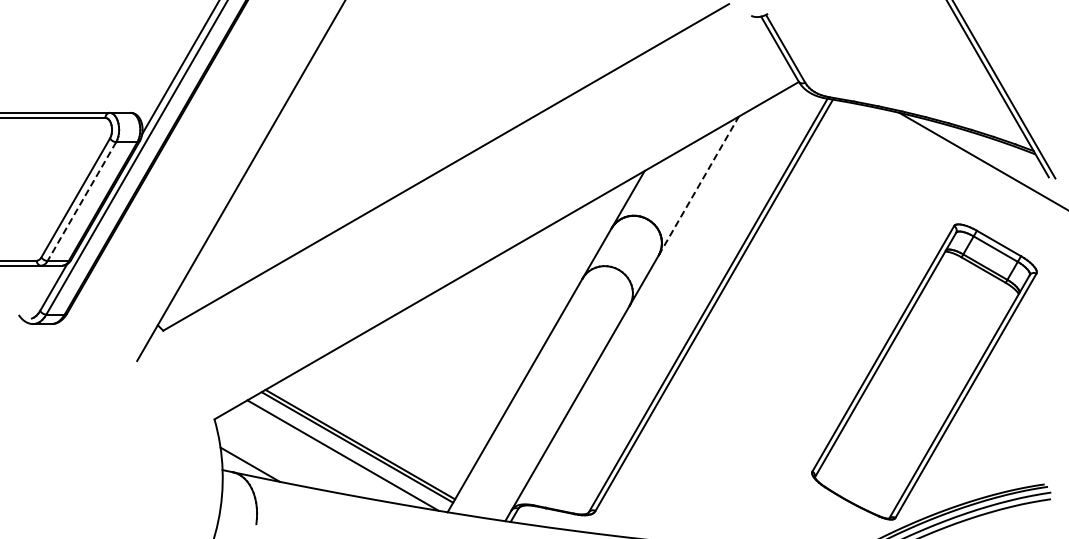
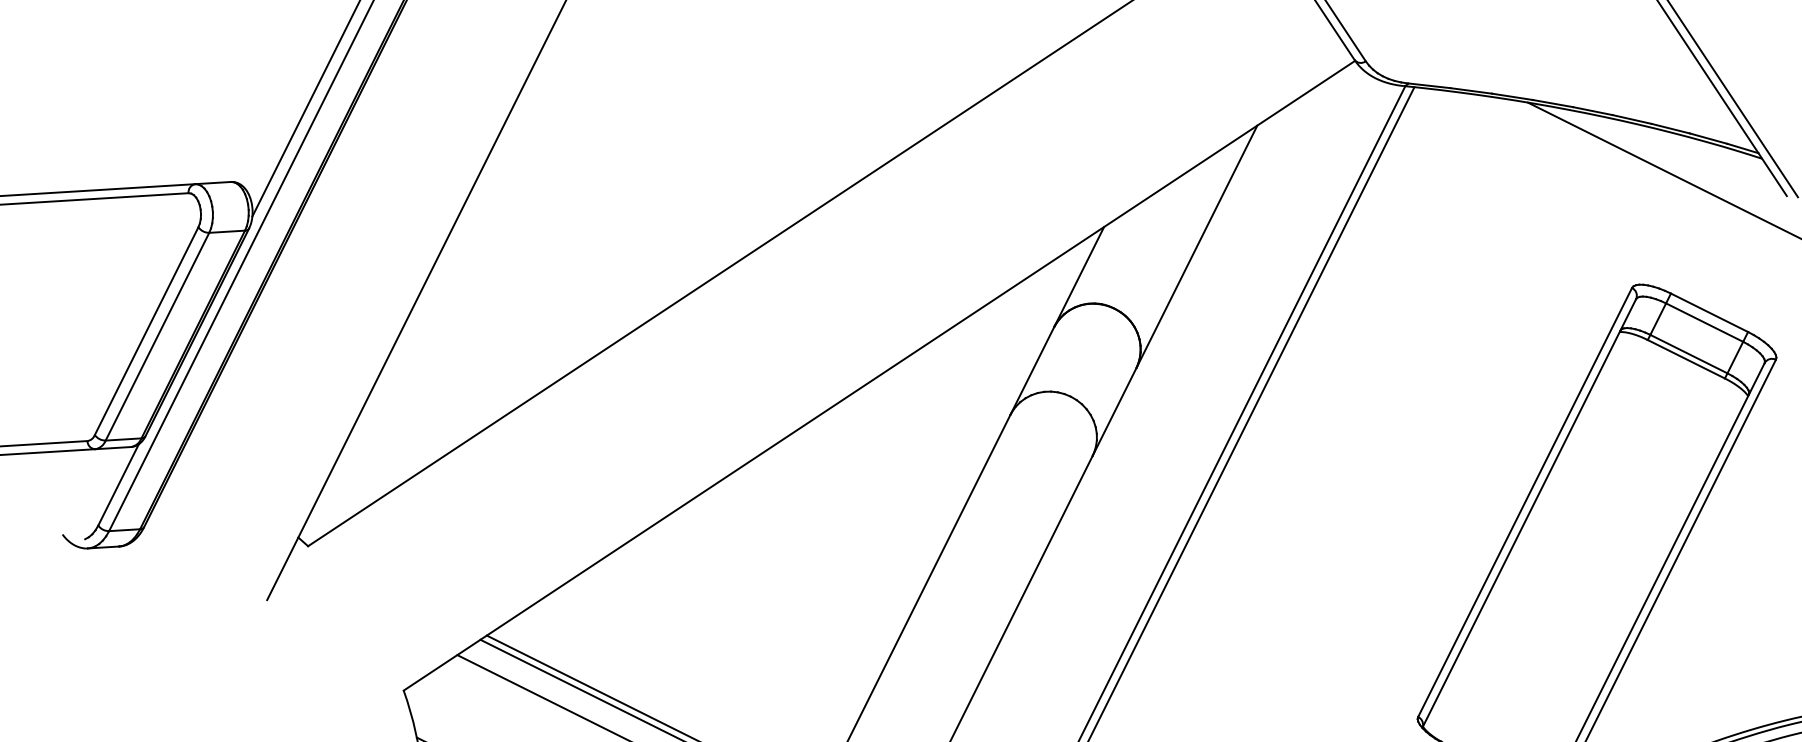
line: (699, 185) -> (1198, 245), dashed -> solid
line: (81, 201) -> (156, 336), dashed -> solid

